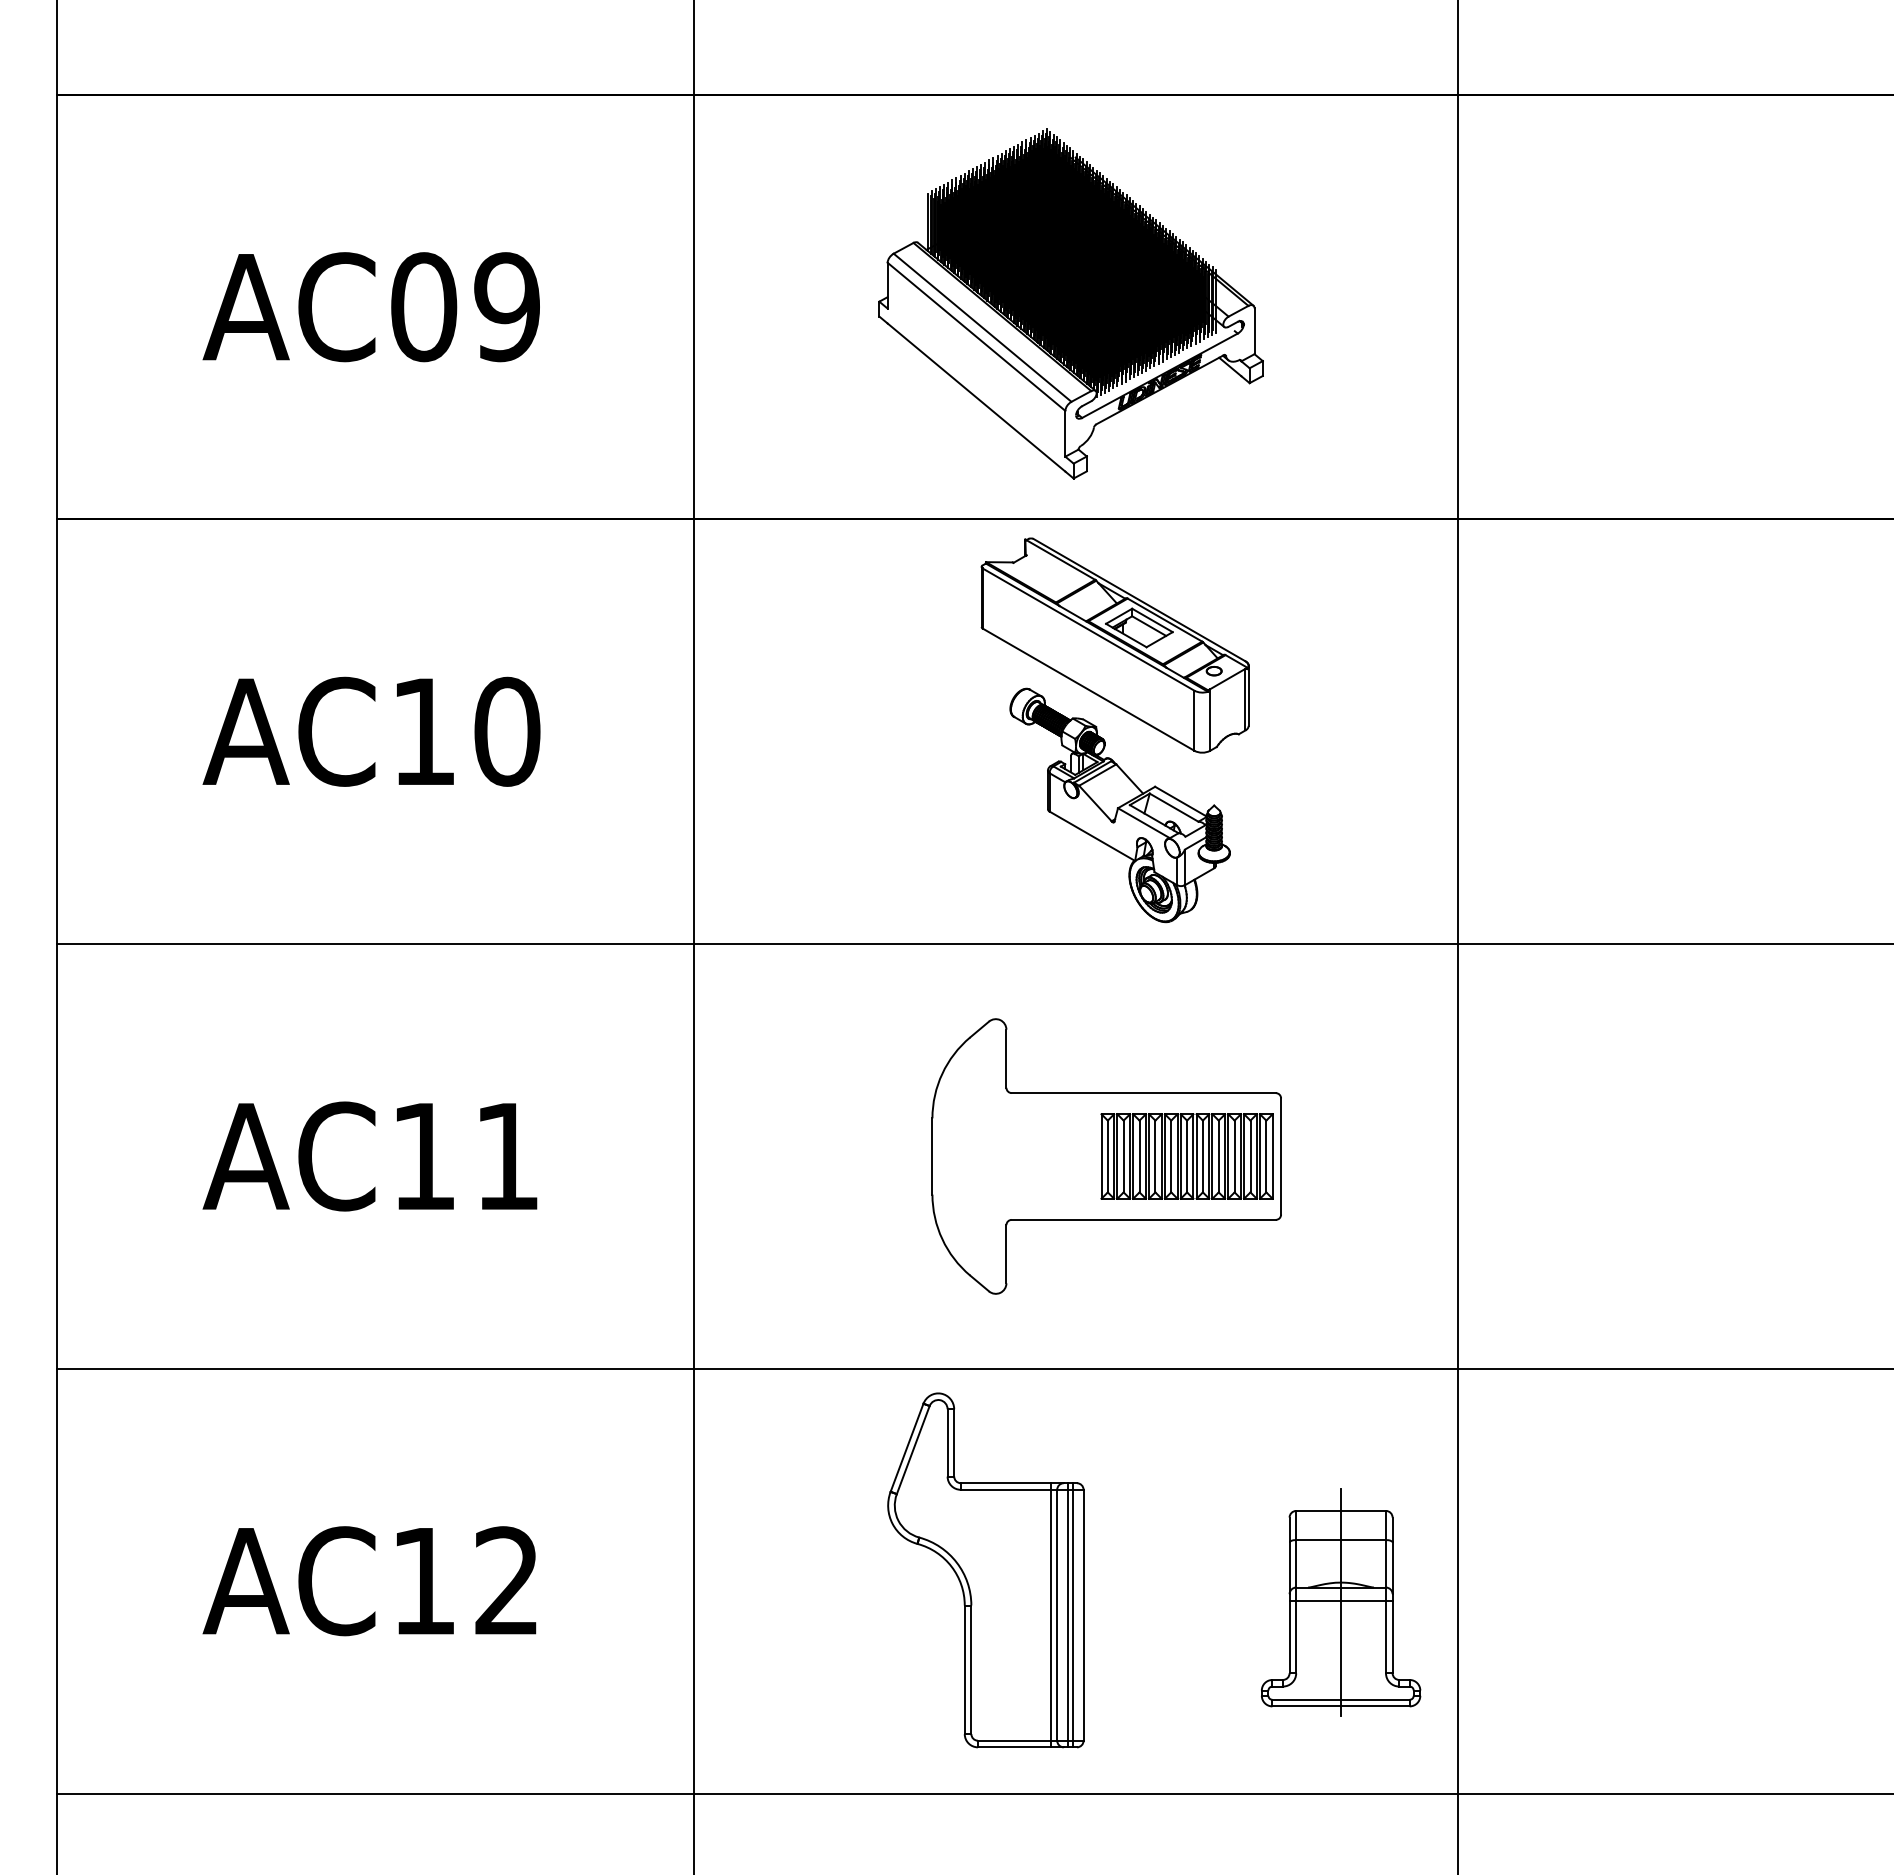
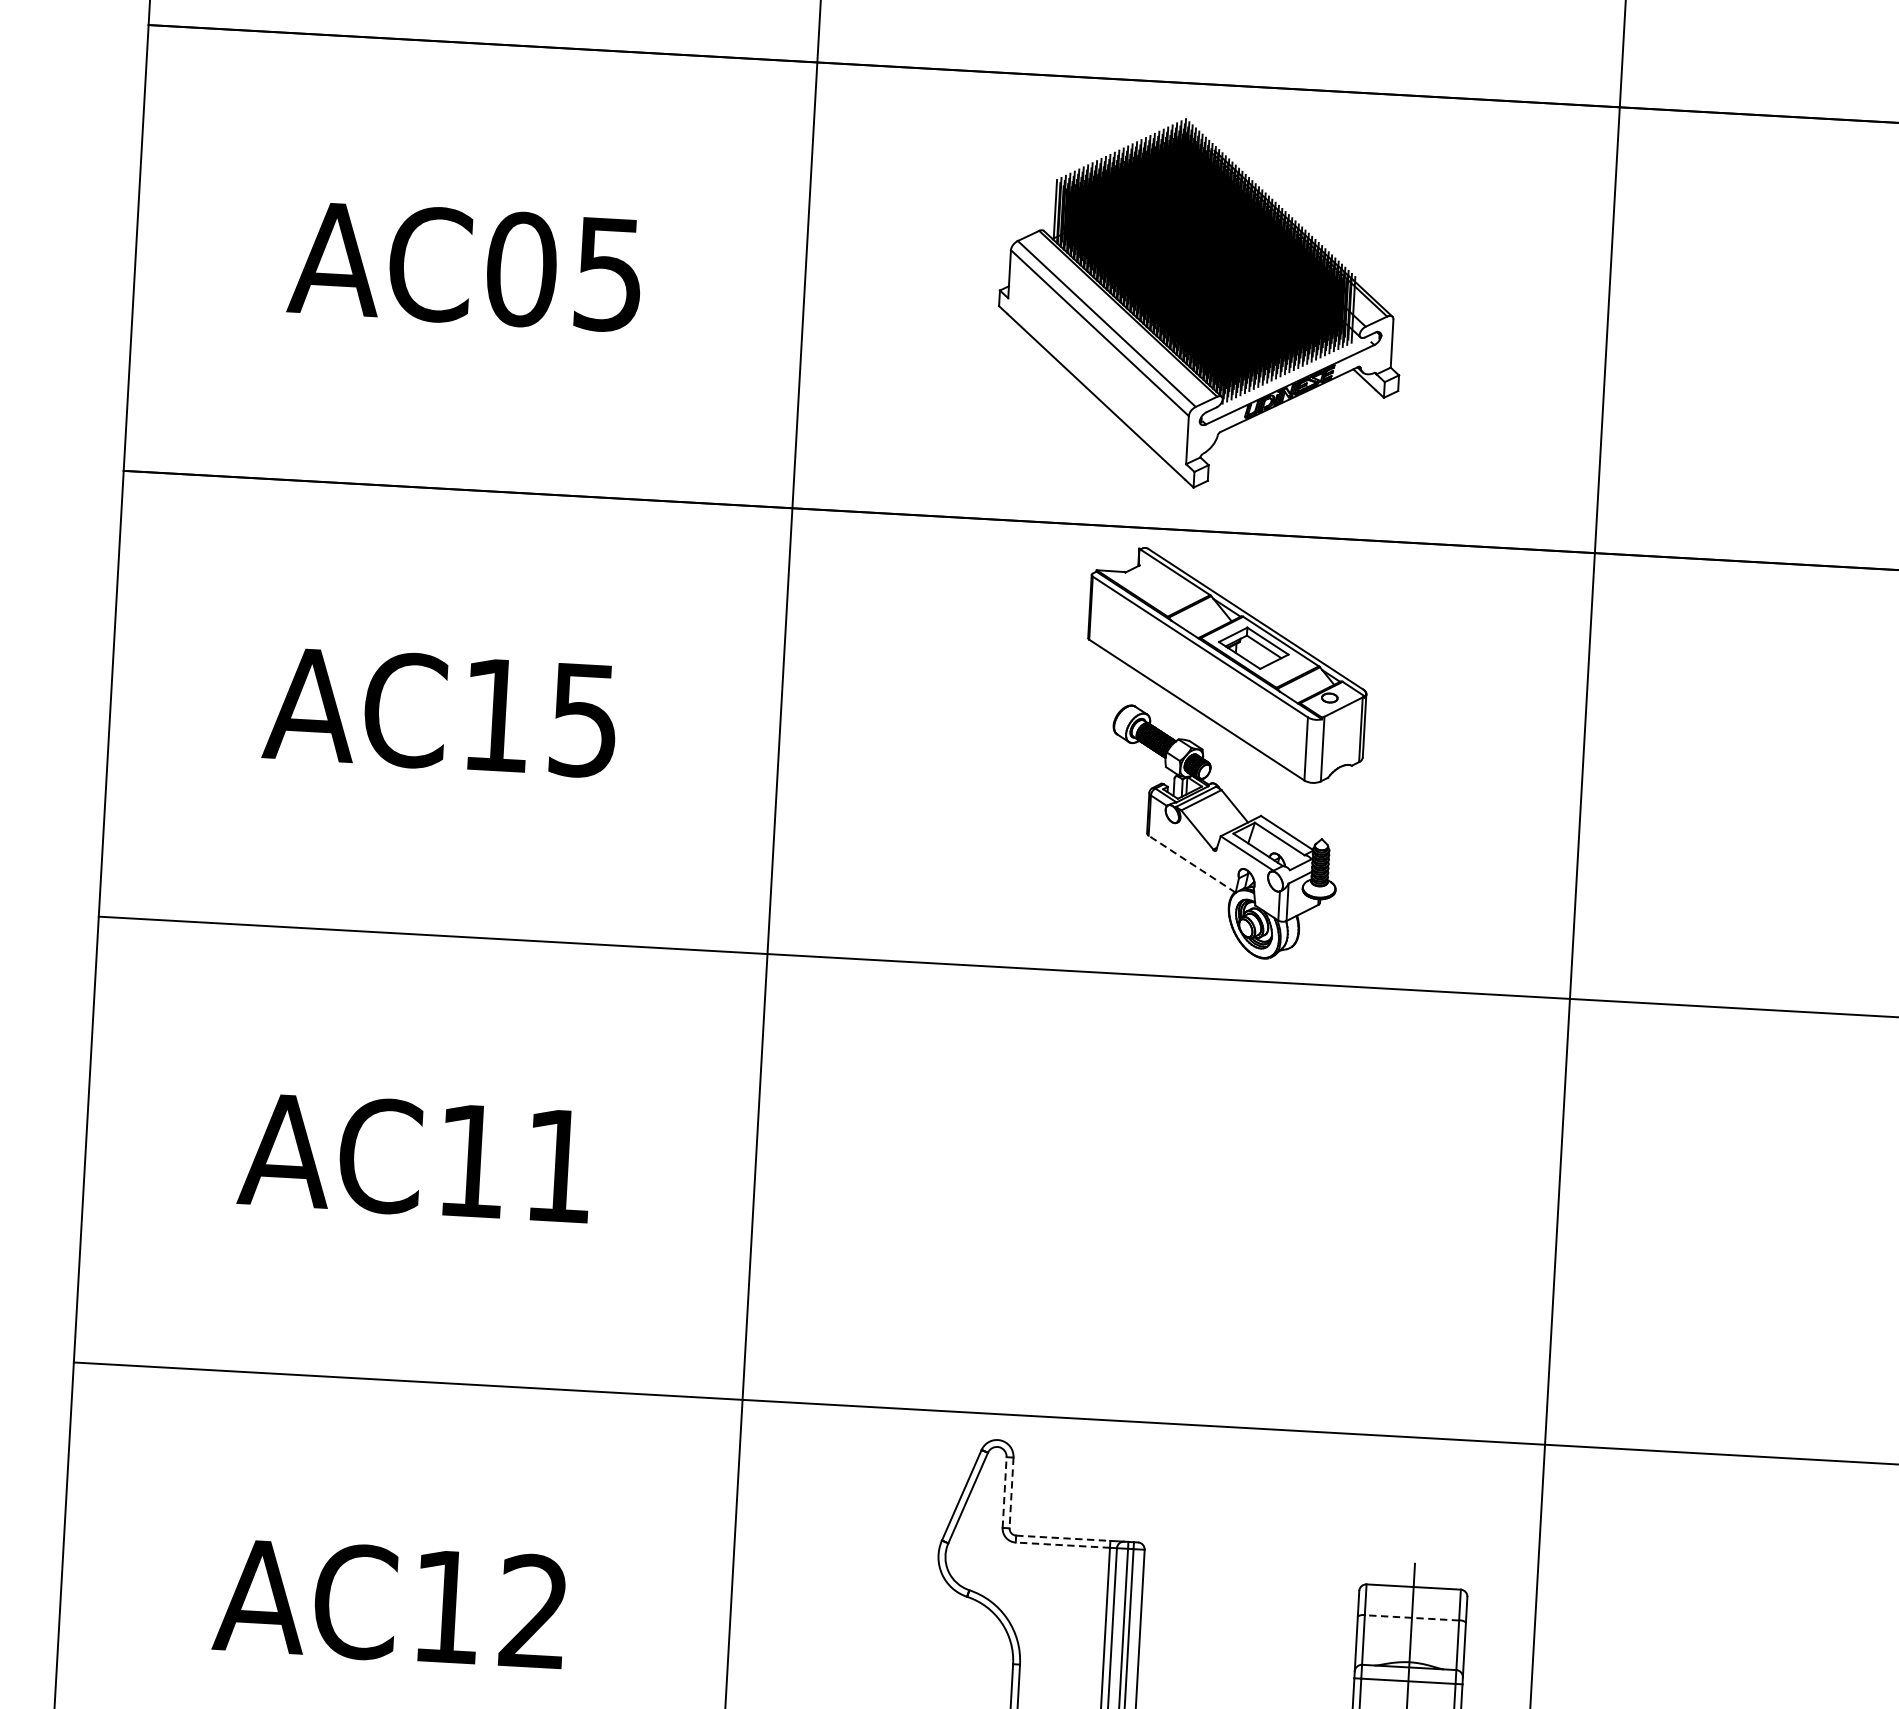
text: (506, 307) -> (608, 274), AC09 -> AC05
text: (507, 731) -> (584, 719), AC10 -> AC15
line: (1091, 836) -> (1191, 864), solid -> dashed
part: (1106, 1156) -> (1188, 1201), removed
line: (947, 1442) -> (1004, 1492), solid -> dashed
line: (954, 1442) -> (1011, 1492), solid -> dashed
line: (1005, 1483) -> (1063, 1538), solid -> dashed
line: (1005, 1489) -> (1062, 1544), solid -> dashed
line: (1341, 1540) -> (1412, 1618), solid -> dashed

